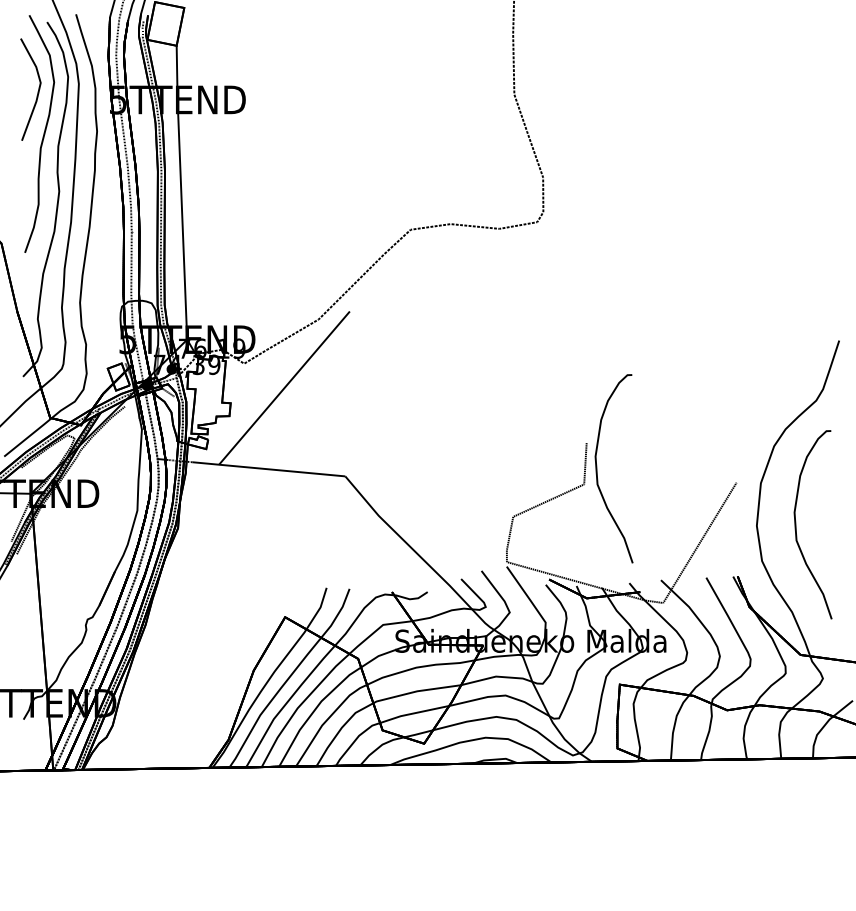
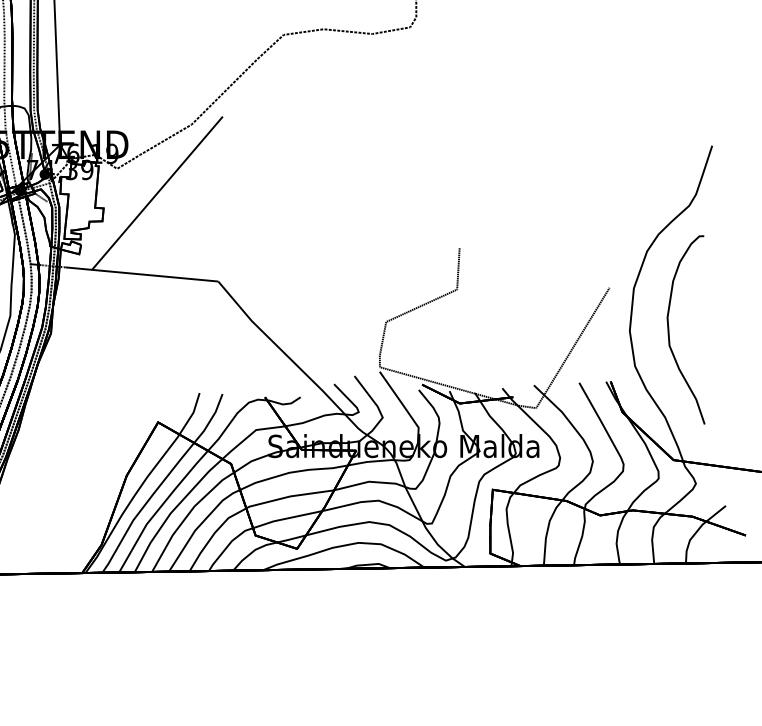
curve: (597, 468) -> (470, 273), removed

